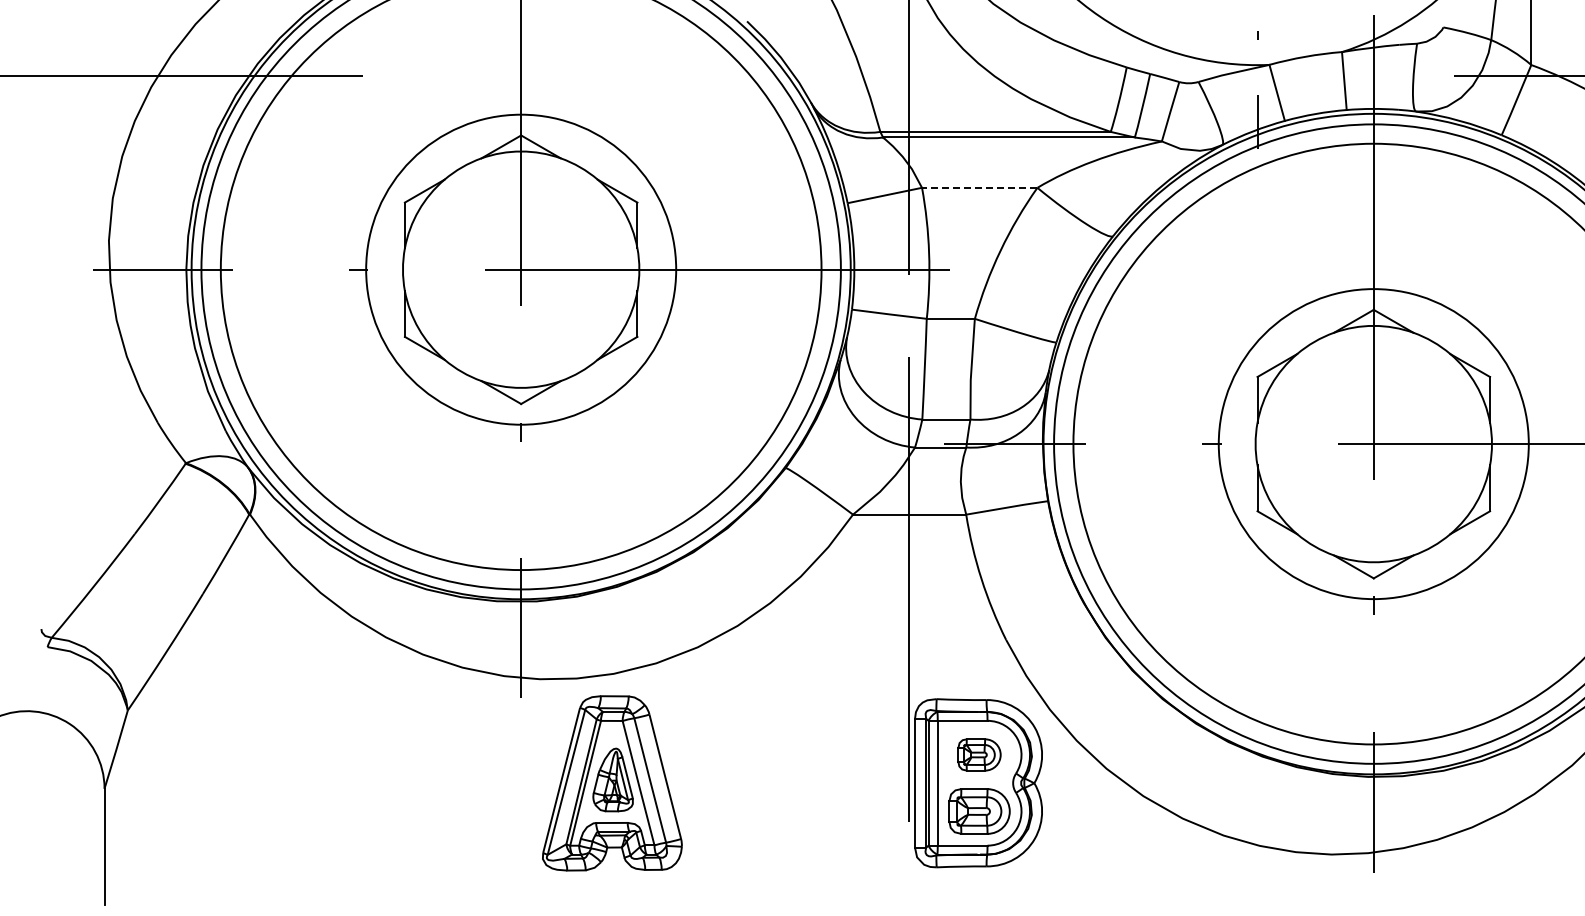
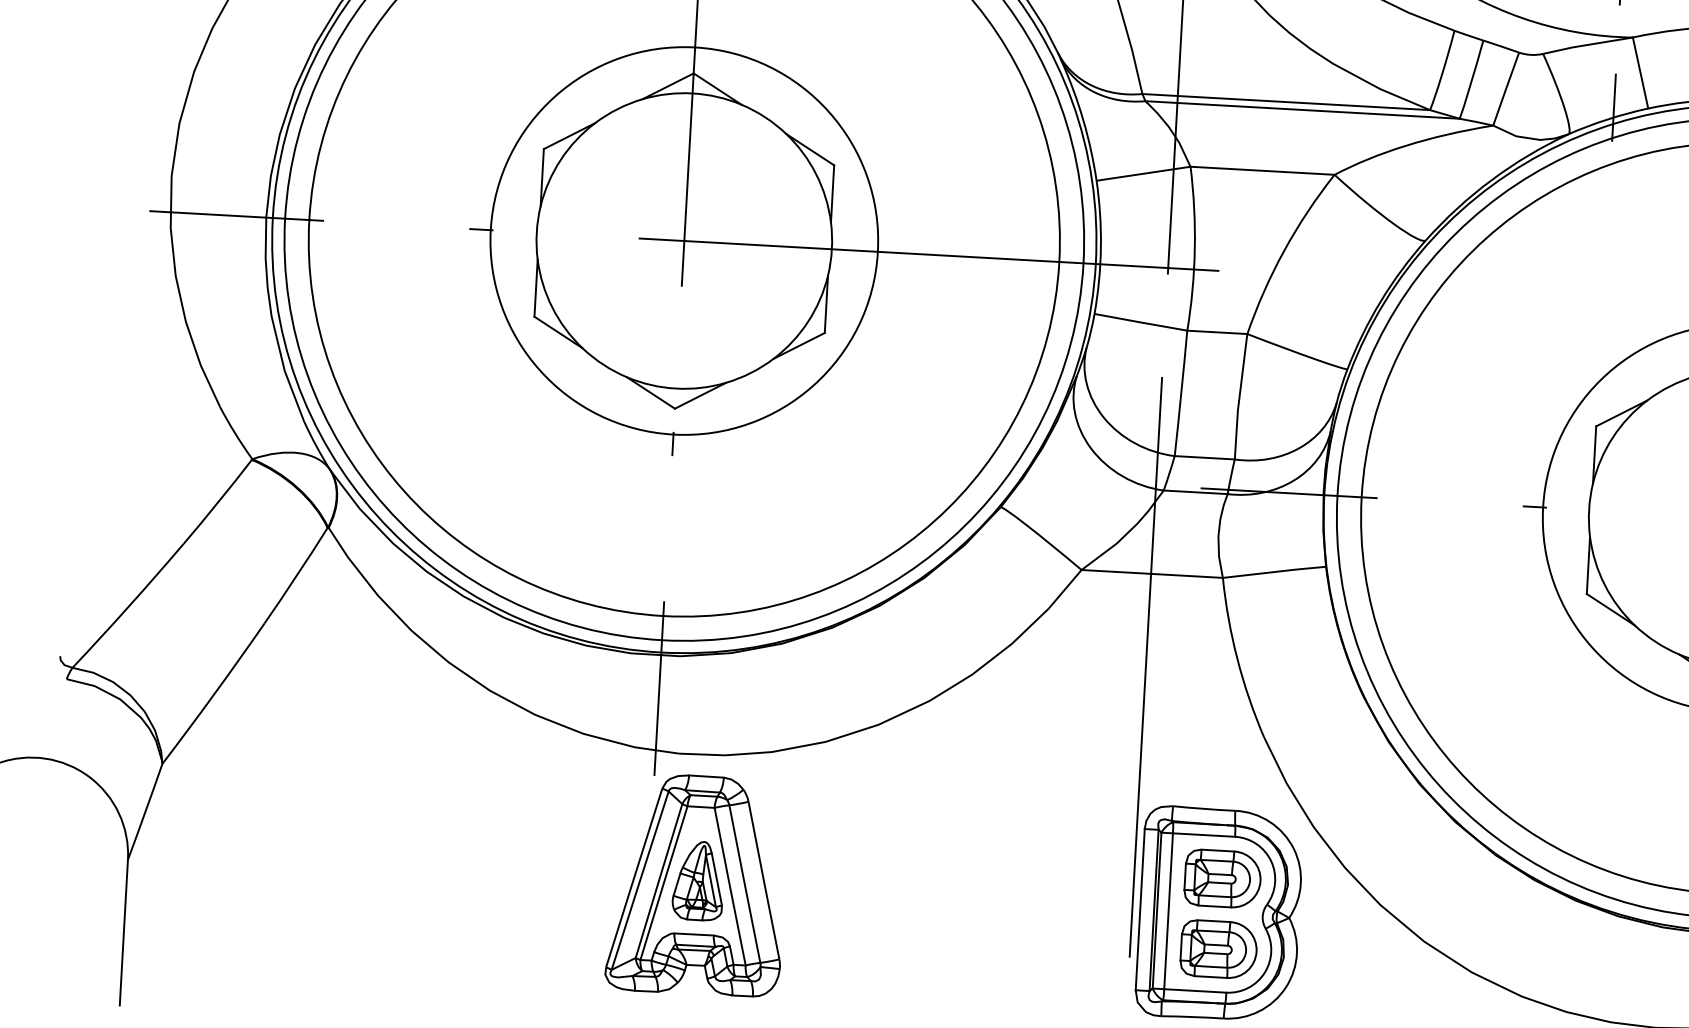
line: (979, 187) -> (1262, 170), dashed -> solid
part: (979, 754) -> (1222, 878), size x1.43
part: (612, 783) -> (697, 885), moved

